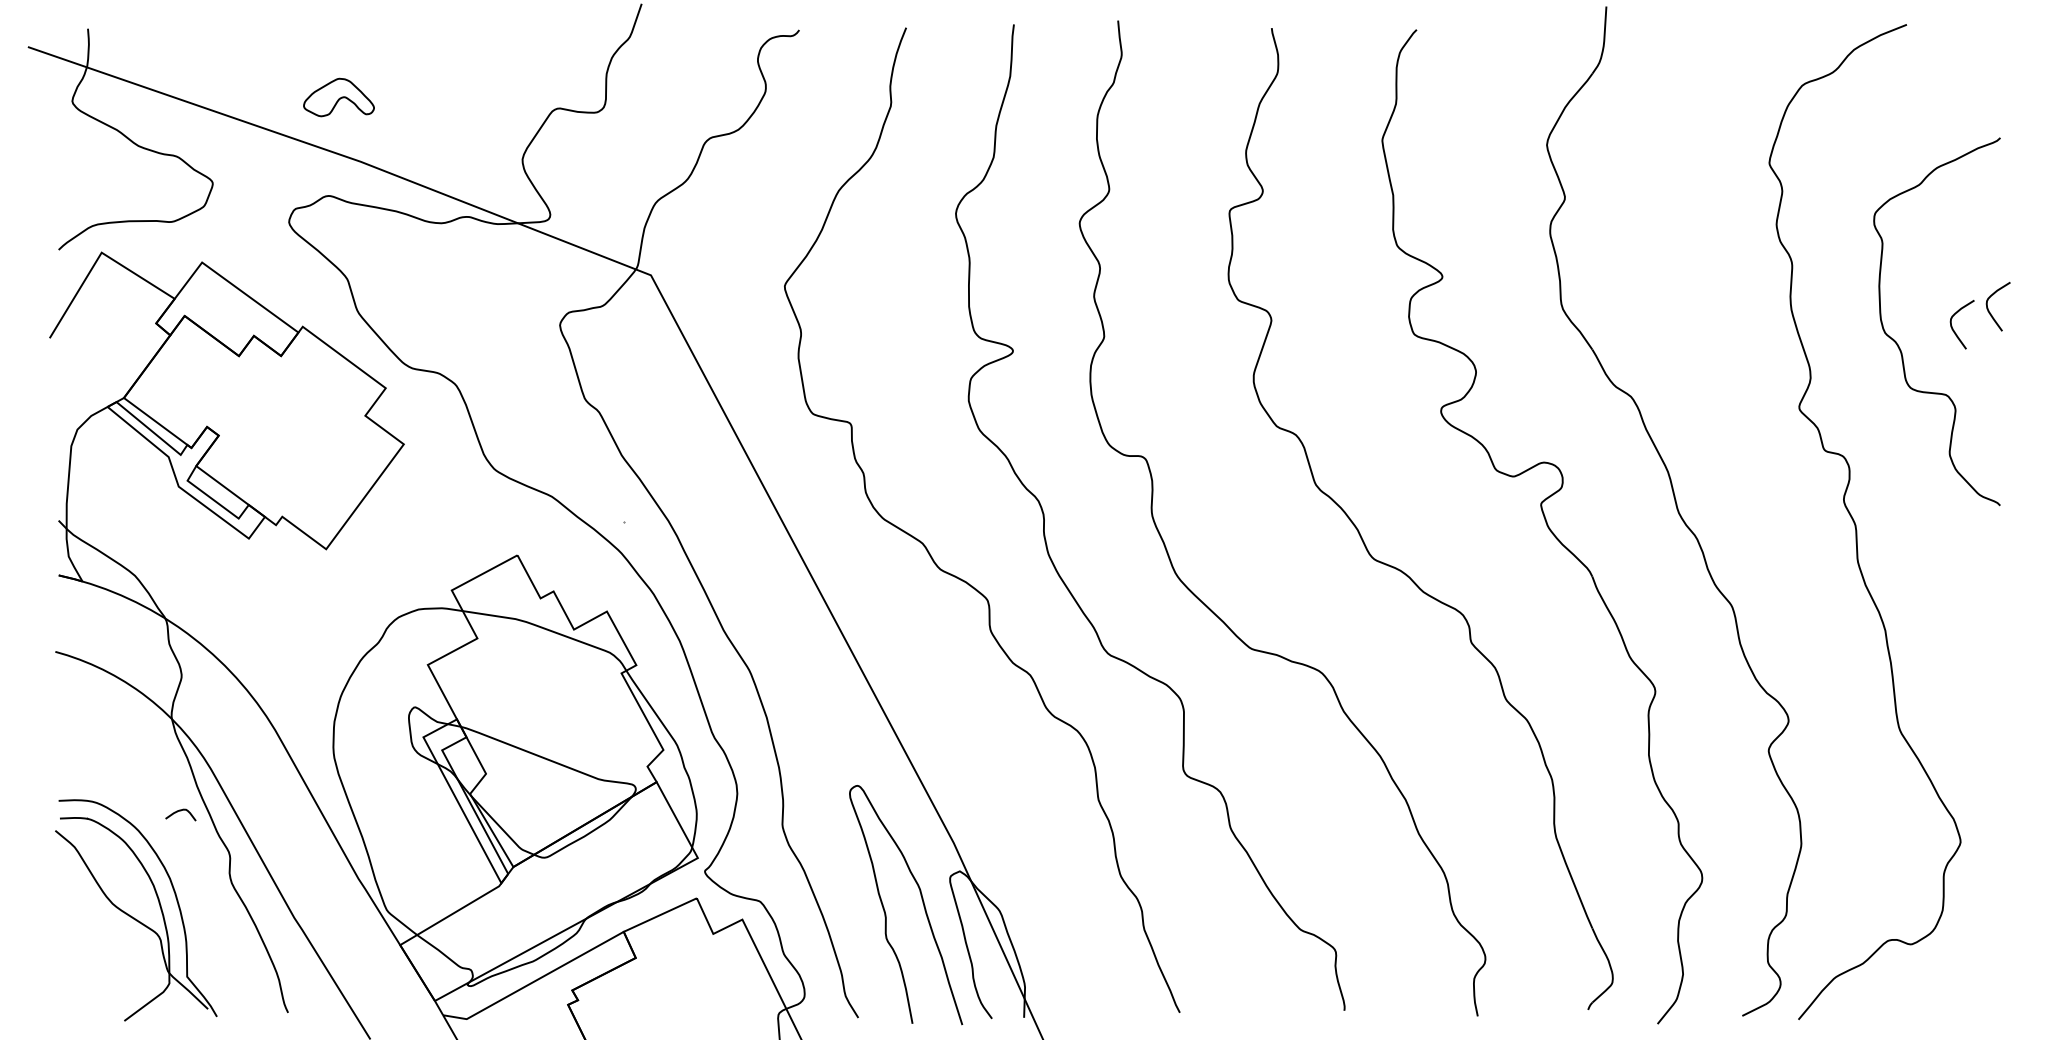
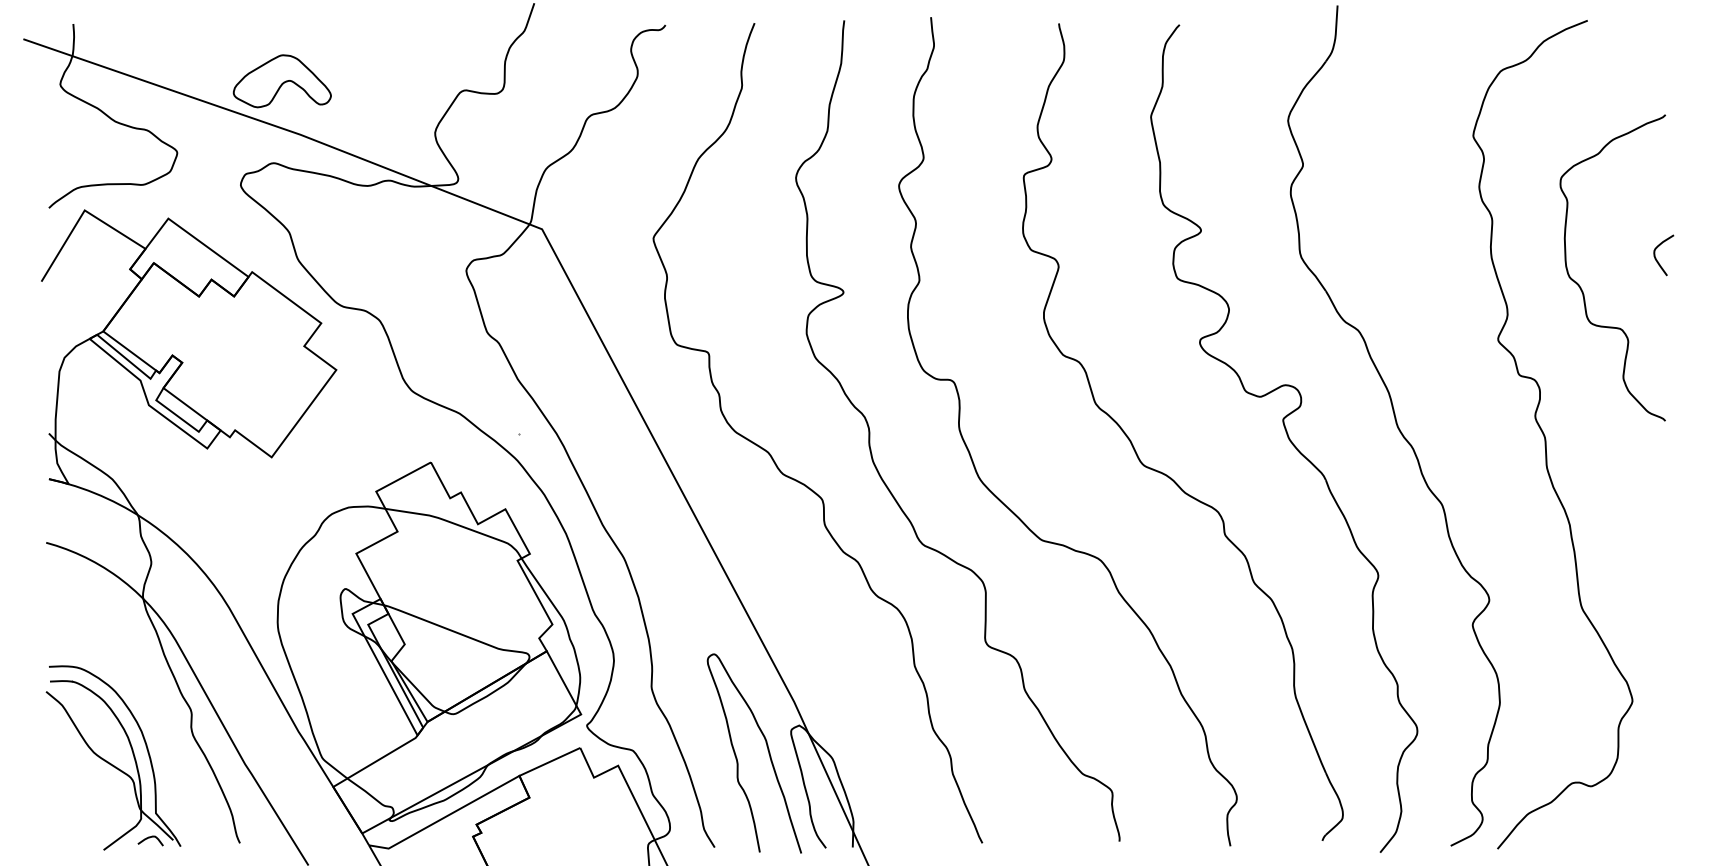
part: (338, 97) -> (281, 81), size x1.67
curve: (1953, 328) -> (1626, 273), removed
curve: (180, 811) -> (150, 838), moved

